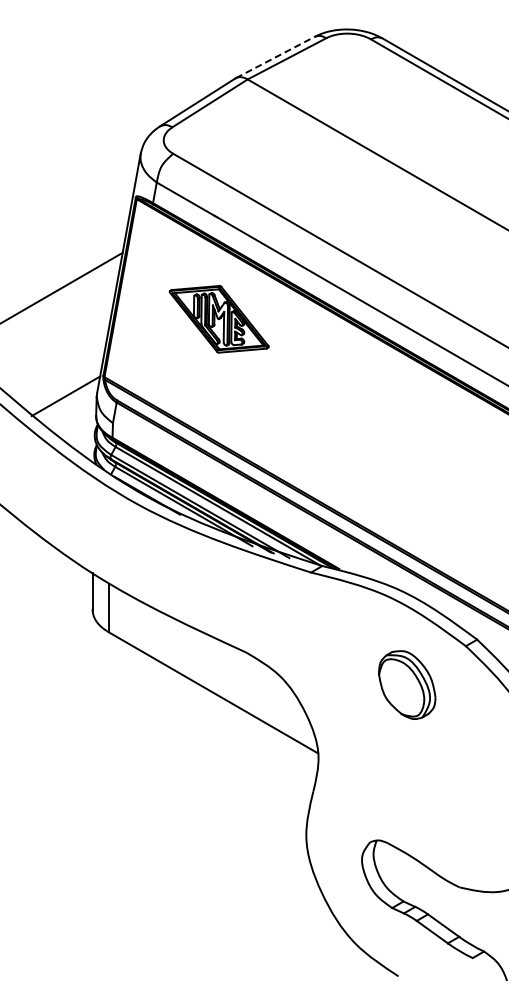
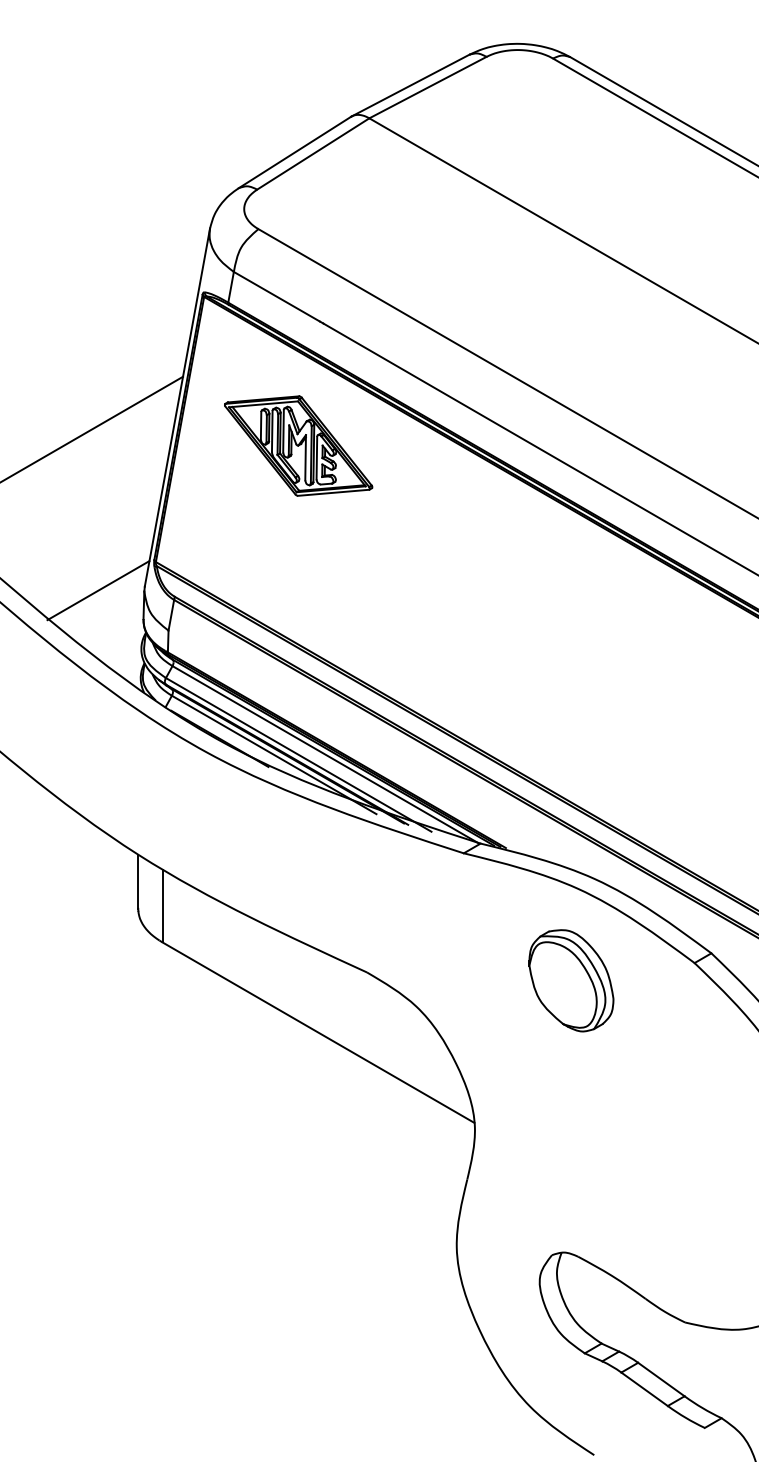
line: (275, 57) -> (410, 85), dashed -> solid
part: (218, 319) -> (297, 446), moved
part: (407, 684) -> (571, 979), moved

